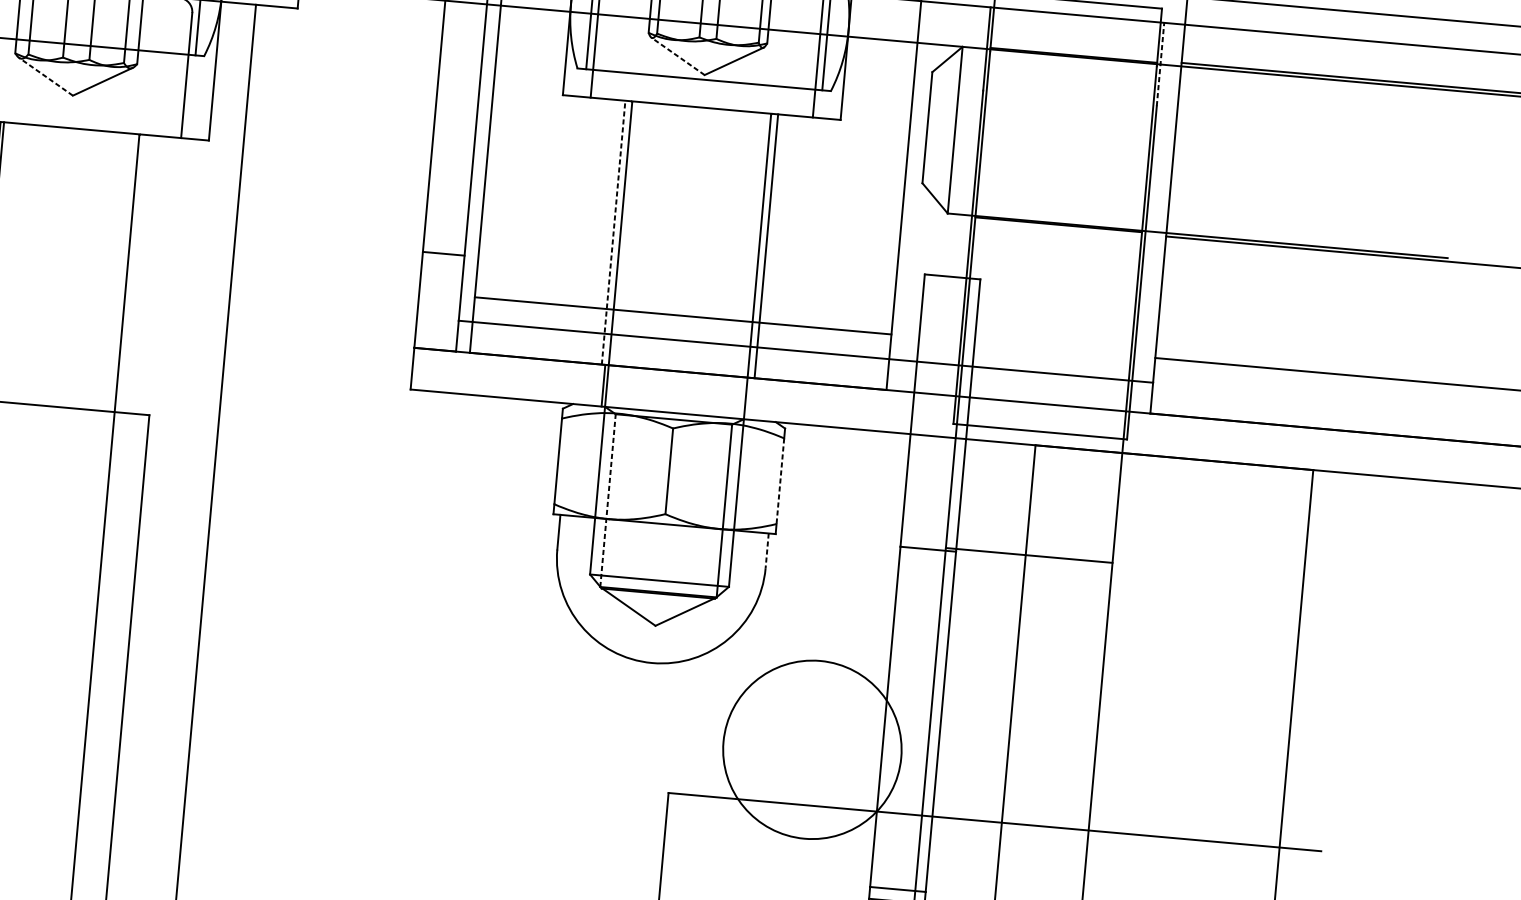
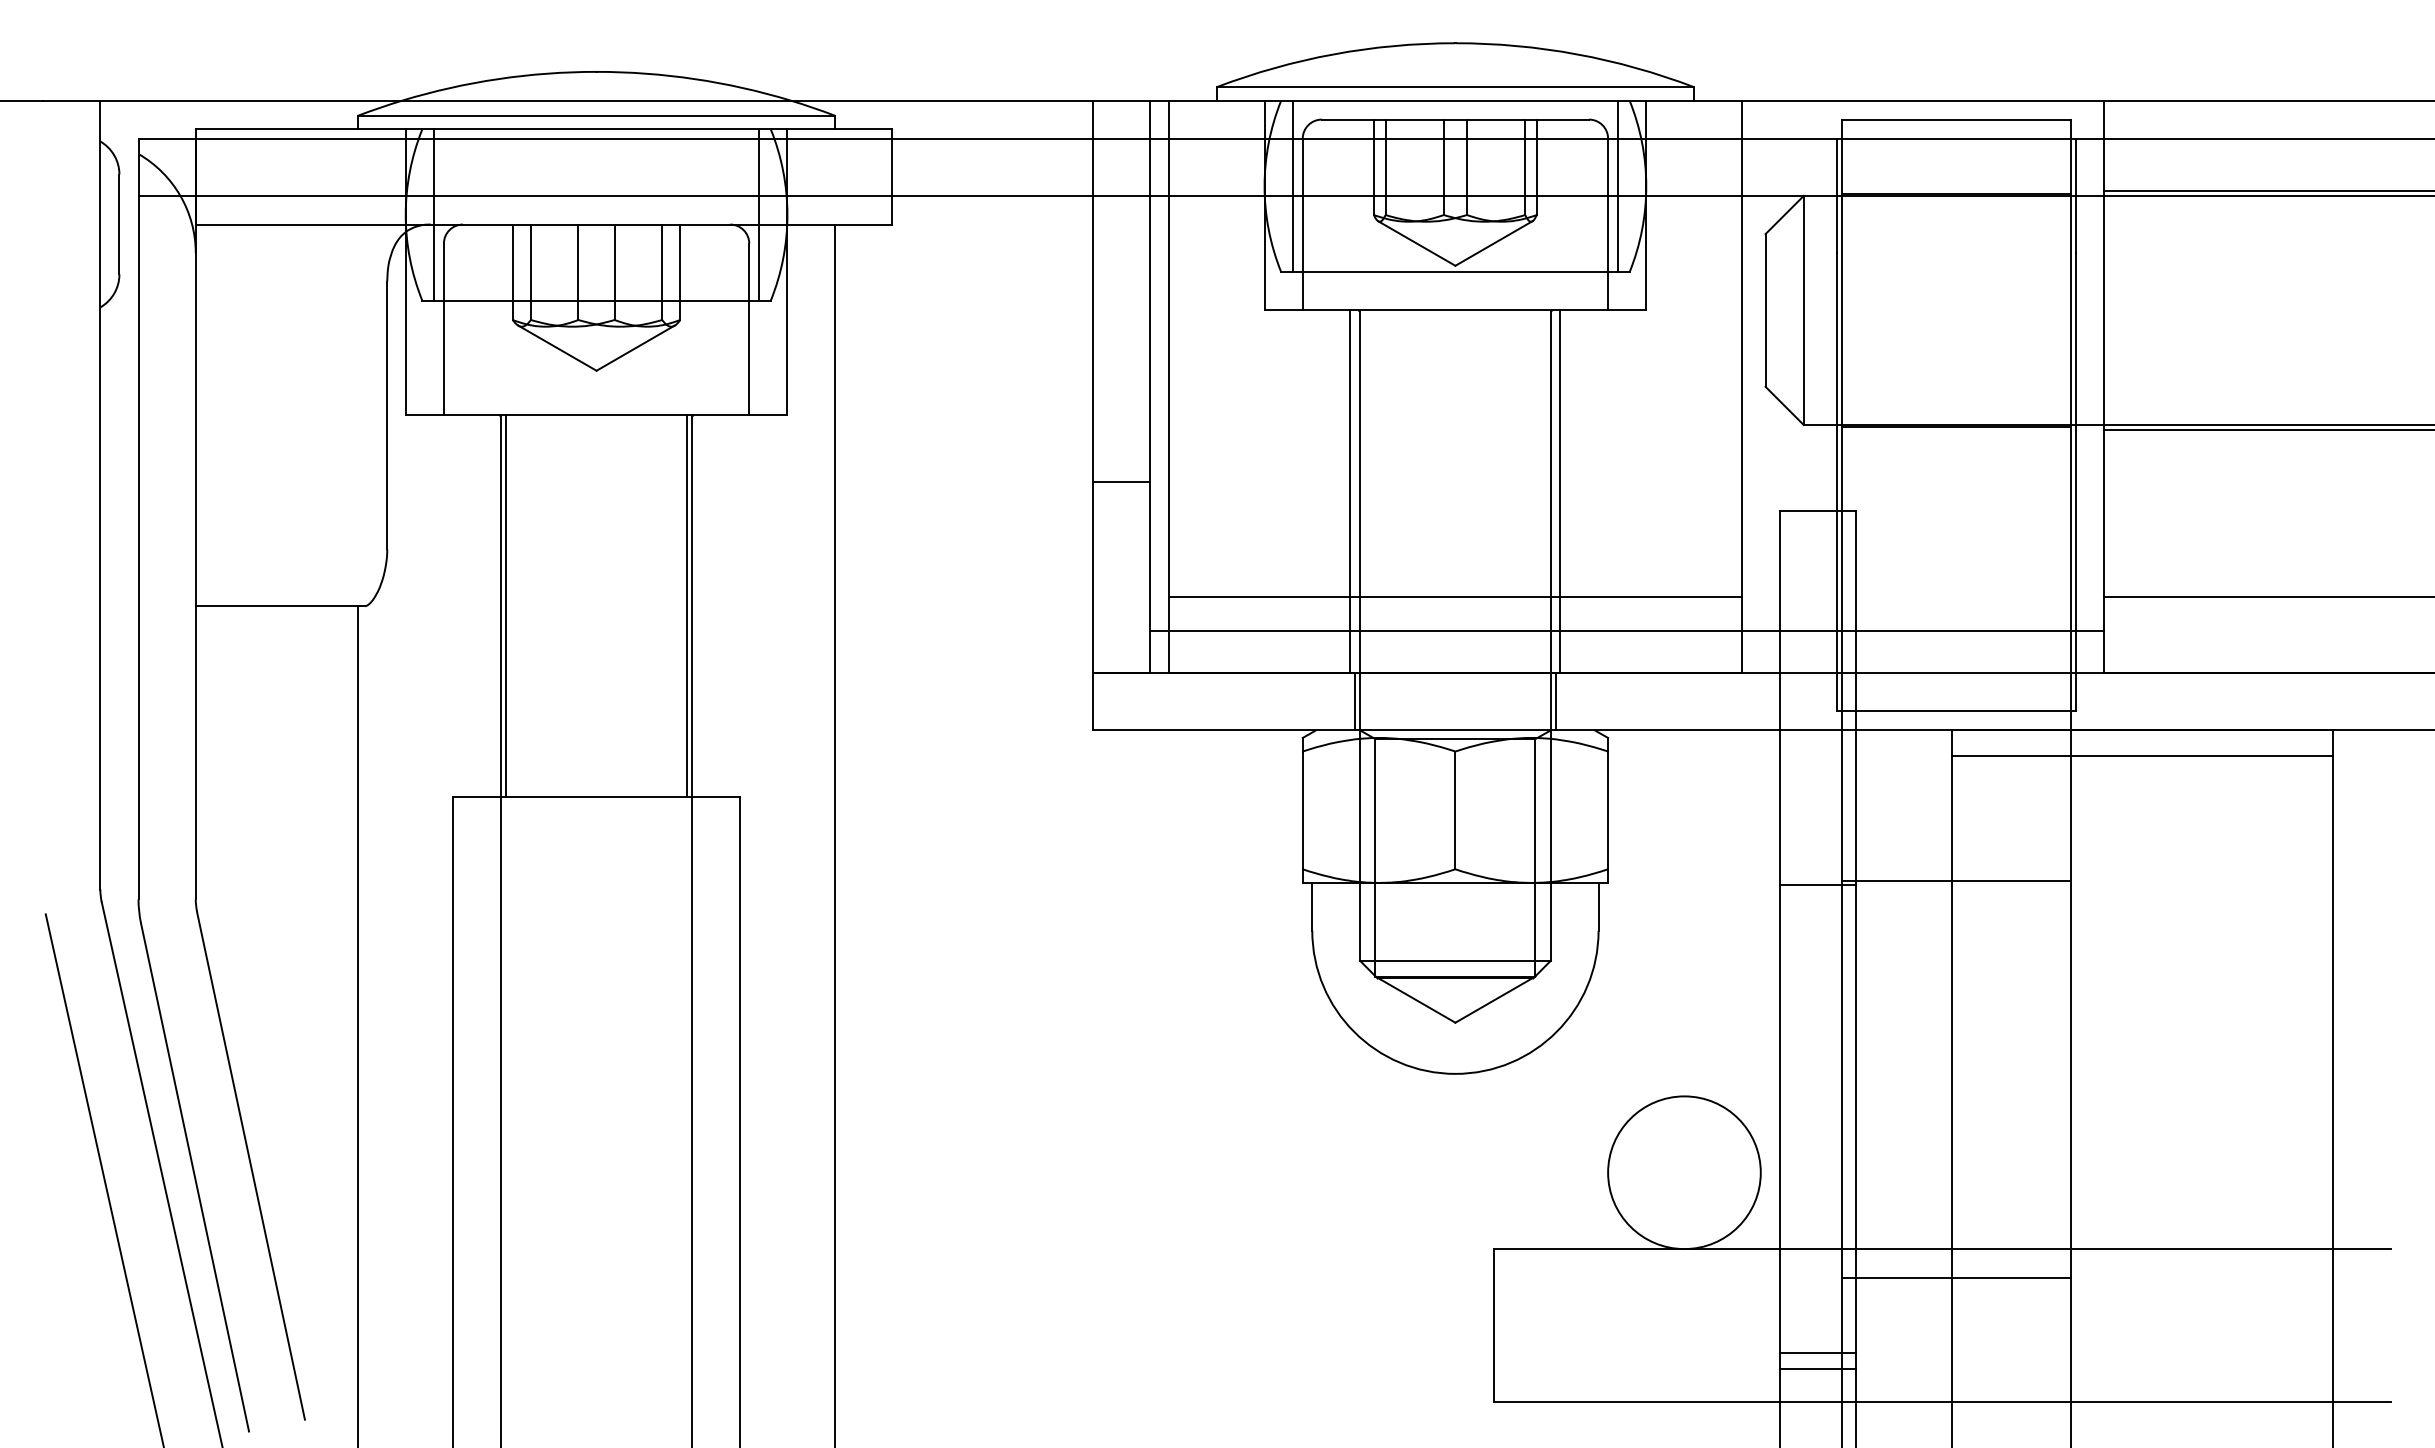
line: (677, 56) -> (1416, 243), dashed -> solid
line: (1160, 64) -> (2075, 195), dashed -> solid
line: (45, 76) -> (557, 348), dashed -> solid
line: (613, 232) -> (1350, 491), dashed -> solid
line: (443, 253) -> (1121, 482), moved
line: (123, 273) -> (687, 606), added
line: (749, 398) -> (1555, 701), added
line: (1172, 475) -> (2142, 755), added
line: (780, 481) -> (1608, 810), dashed -> solid
line: (608, 500) -> (1375, 857), dashed -> solid
line: (767, 550) -> (1598, 906), dashed -> solid
circle: (812, 749) -> (1684, 1172), size x0.62
line: (1002, 844) -> (1955, 1278), added

